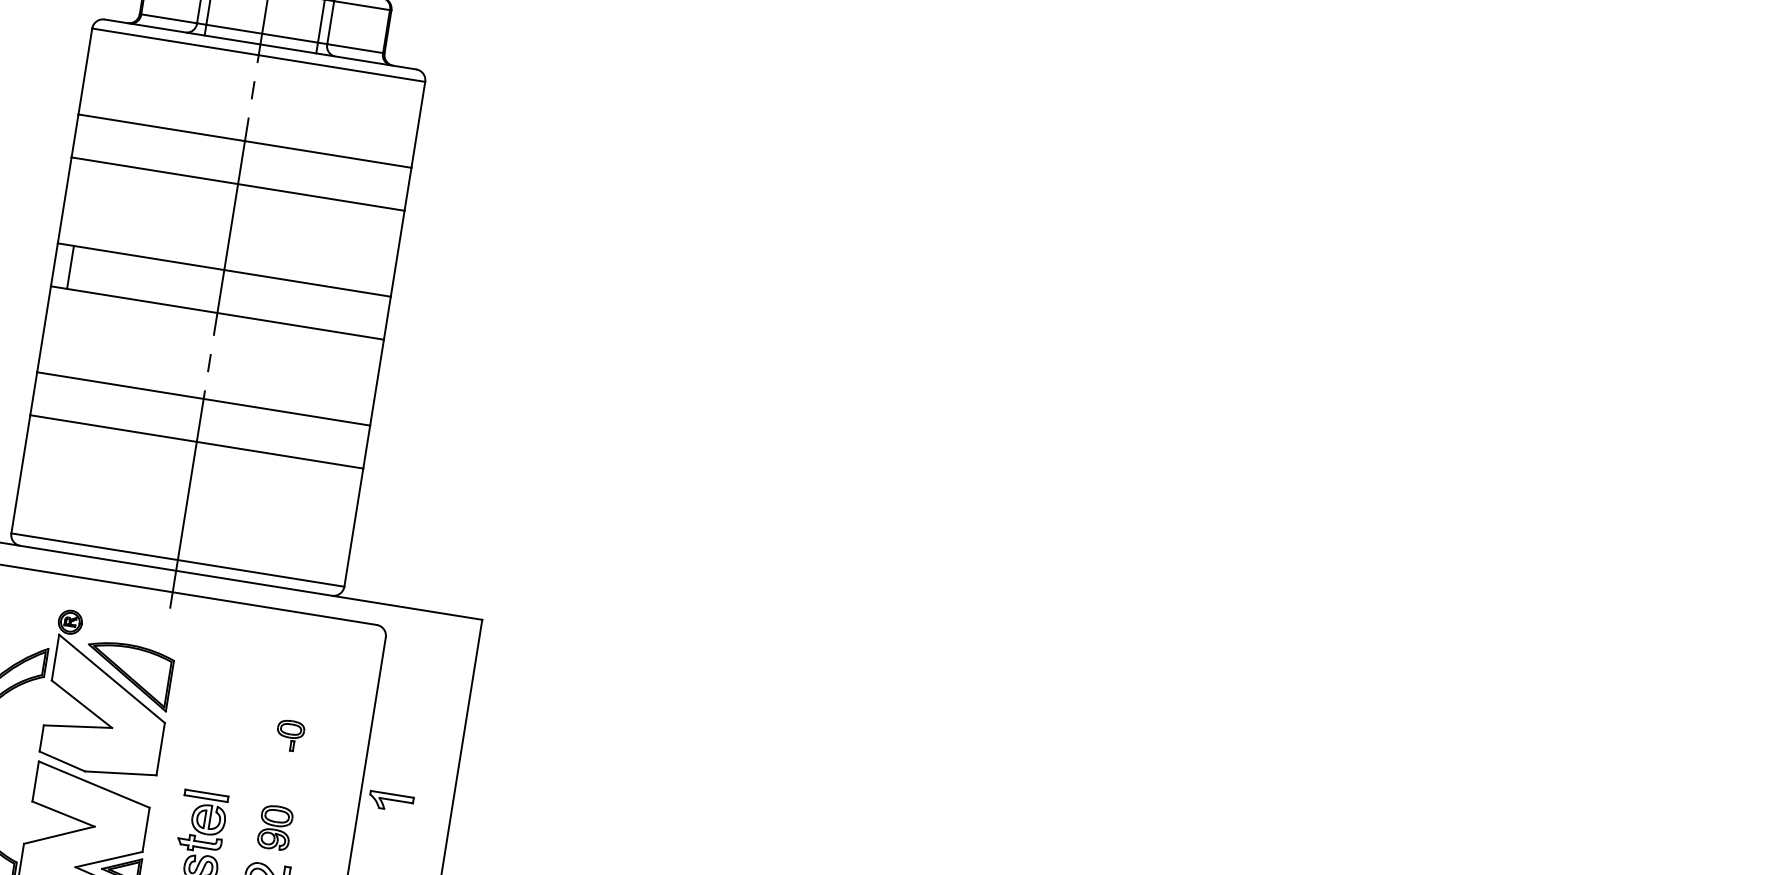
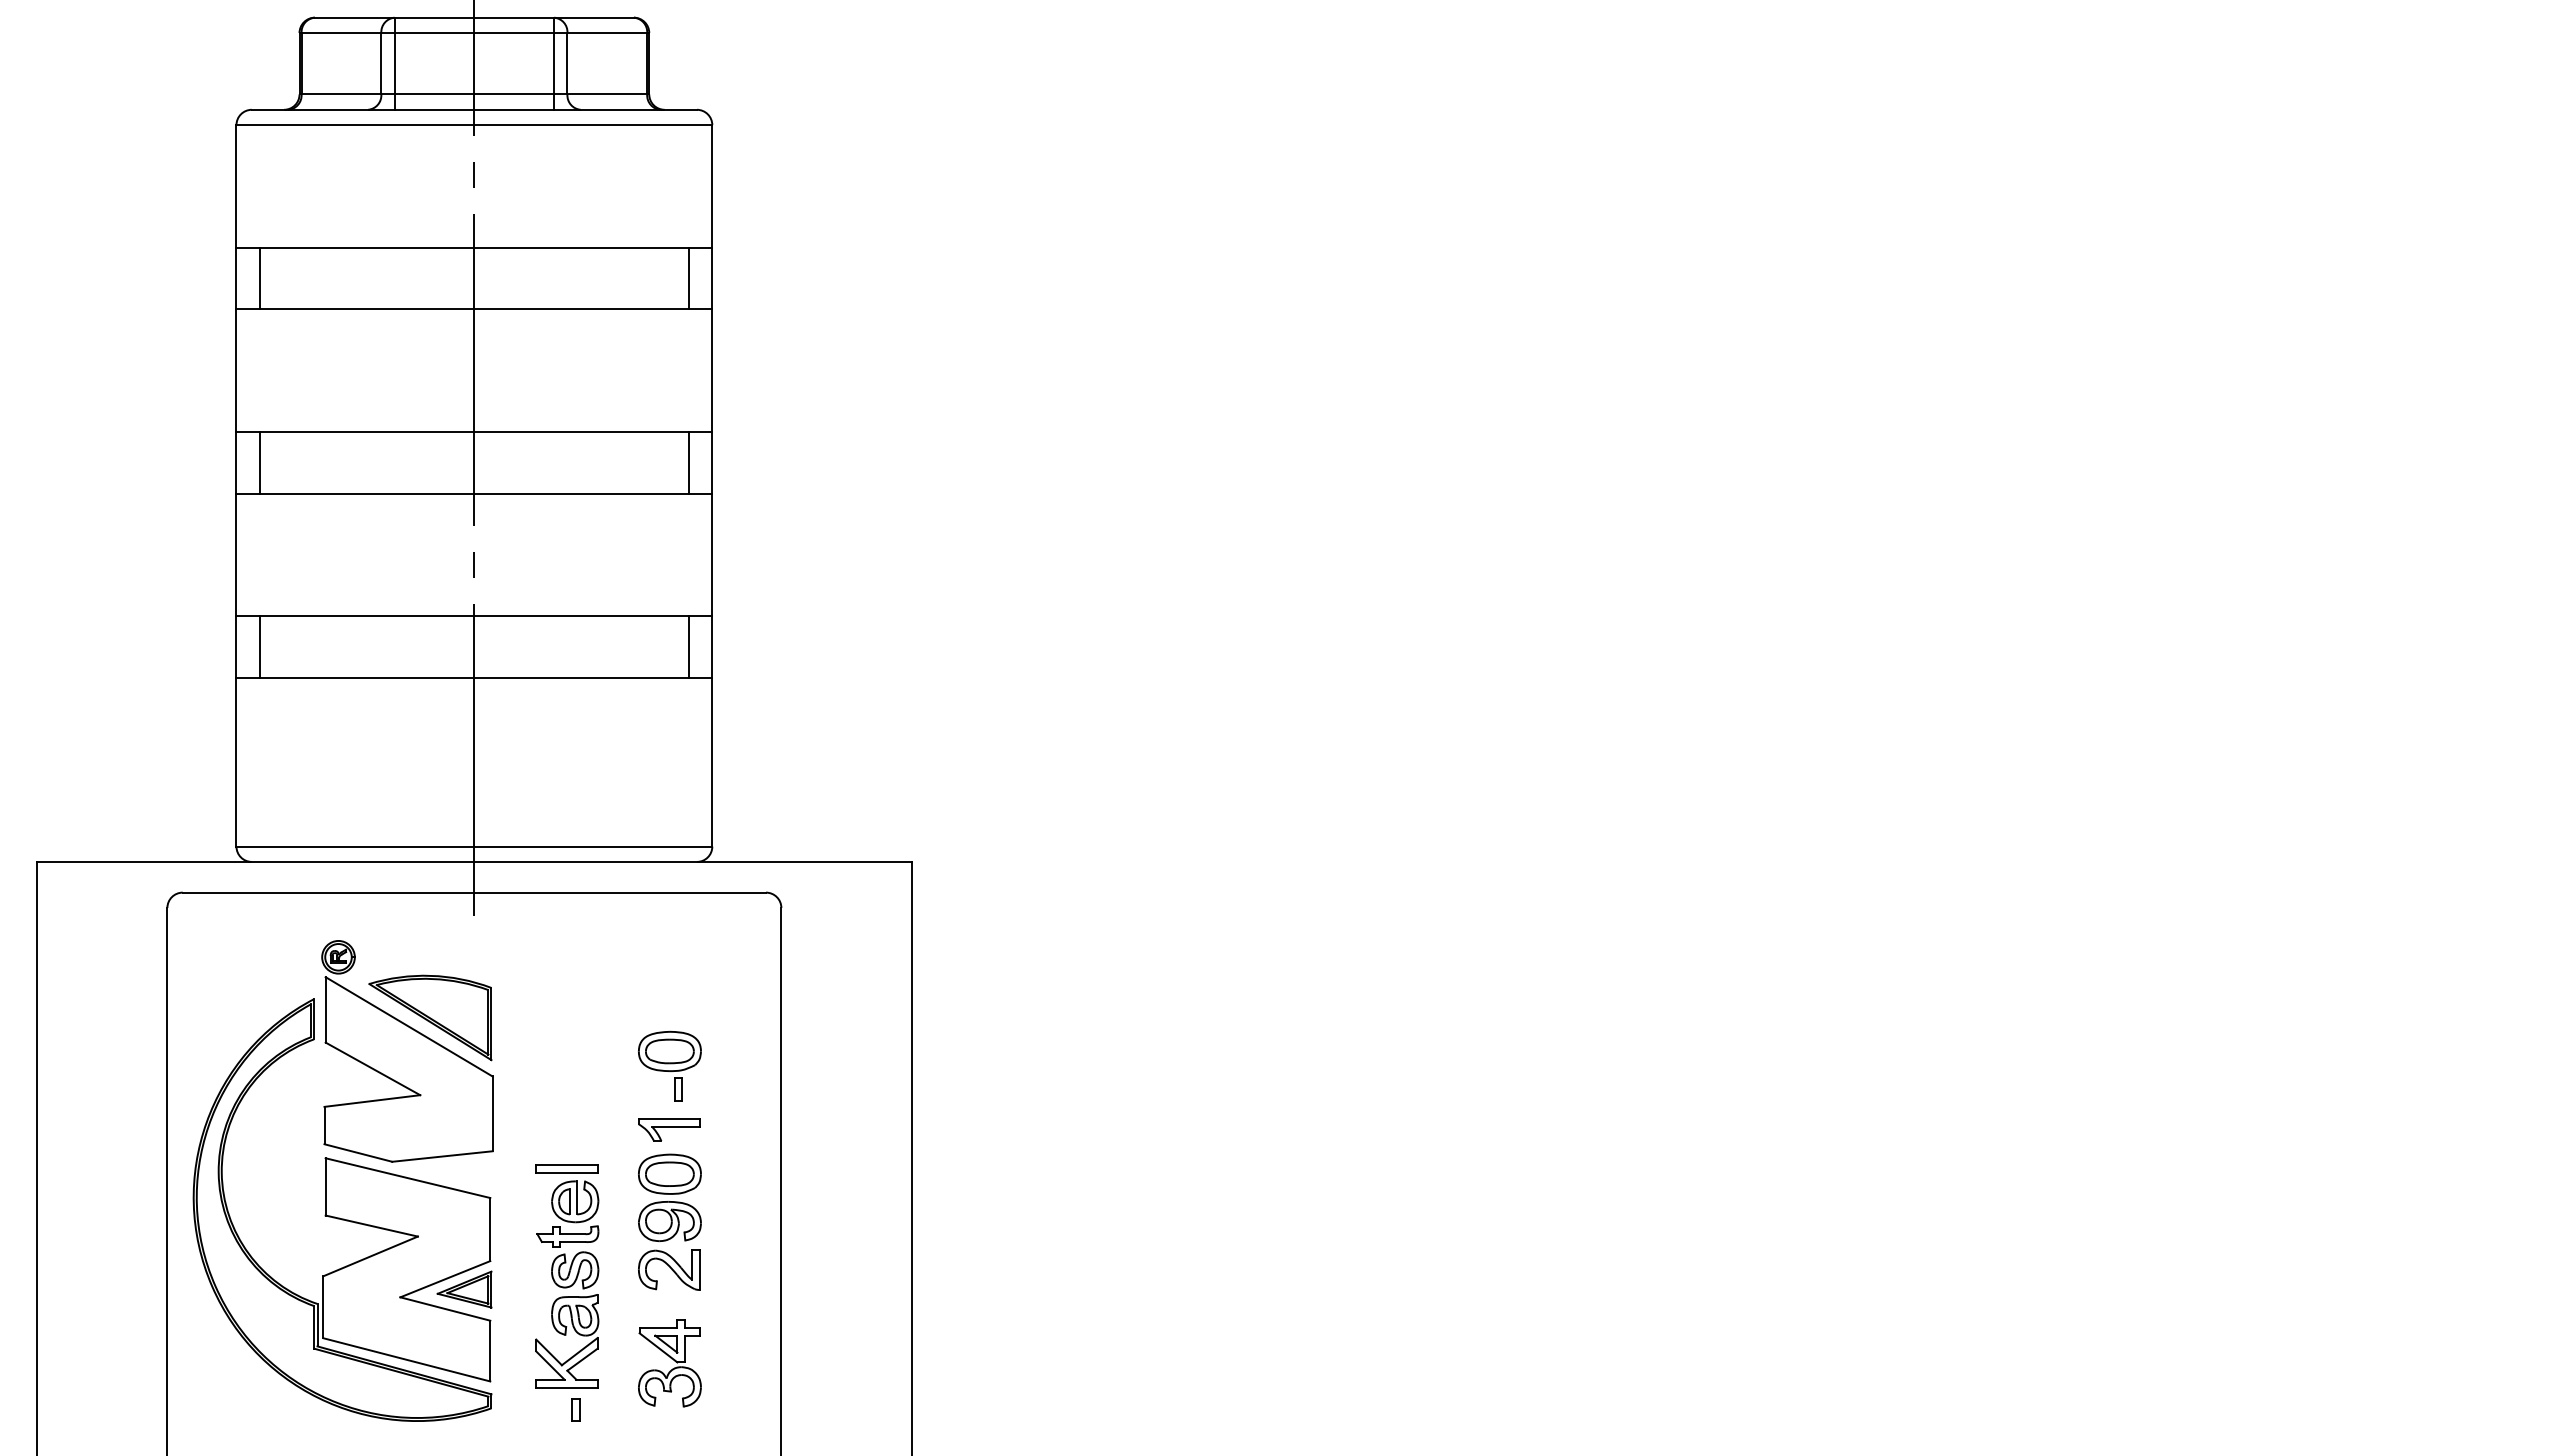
line: (91, 138) -> (259, 278), added
line: (392, 186) -> (689, 278), added
line: (371, 315) -> (689, 462), added
line: (49, 395) -> (259, 646), added
line: (350, 444) -> (689, 646), added
part: (289, 735) -> (669, 1065), size x1.67
part: (391, 801) -> (669, 1129), moved
part: (275, 827) -> (669, 1197), size x1.43

